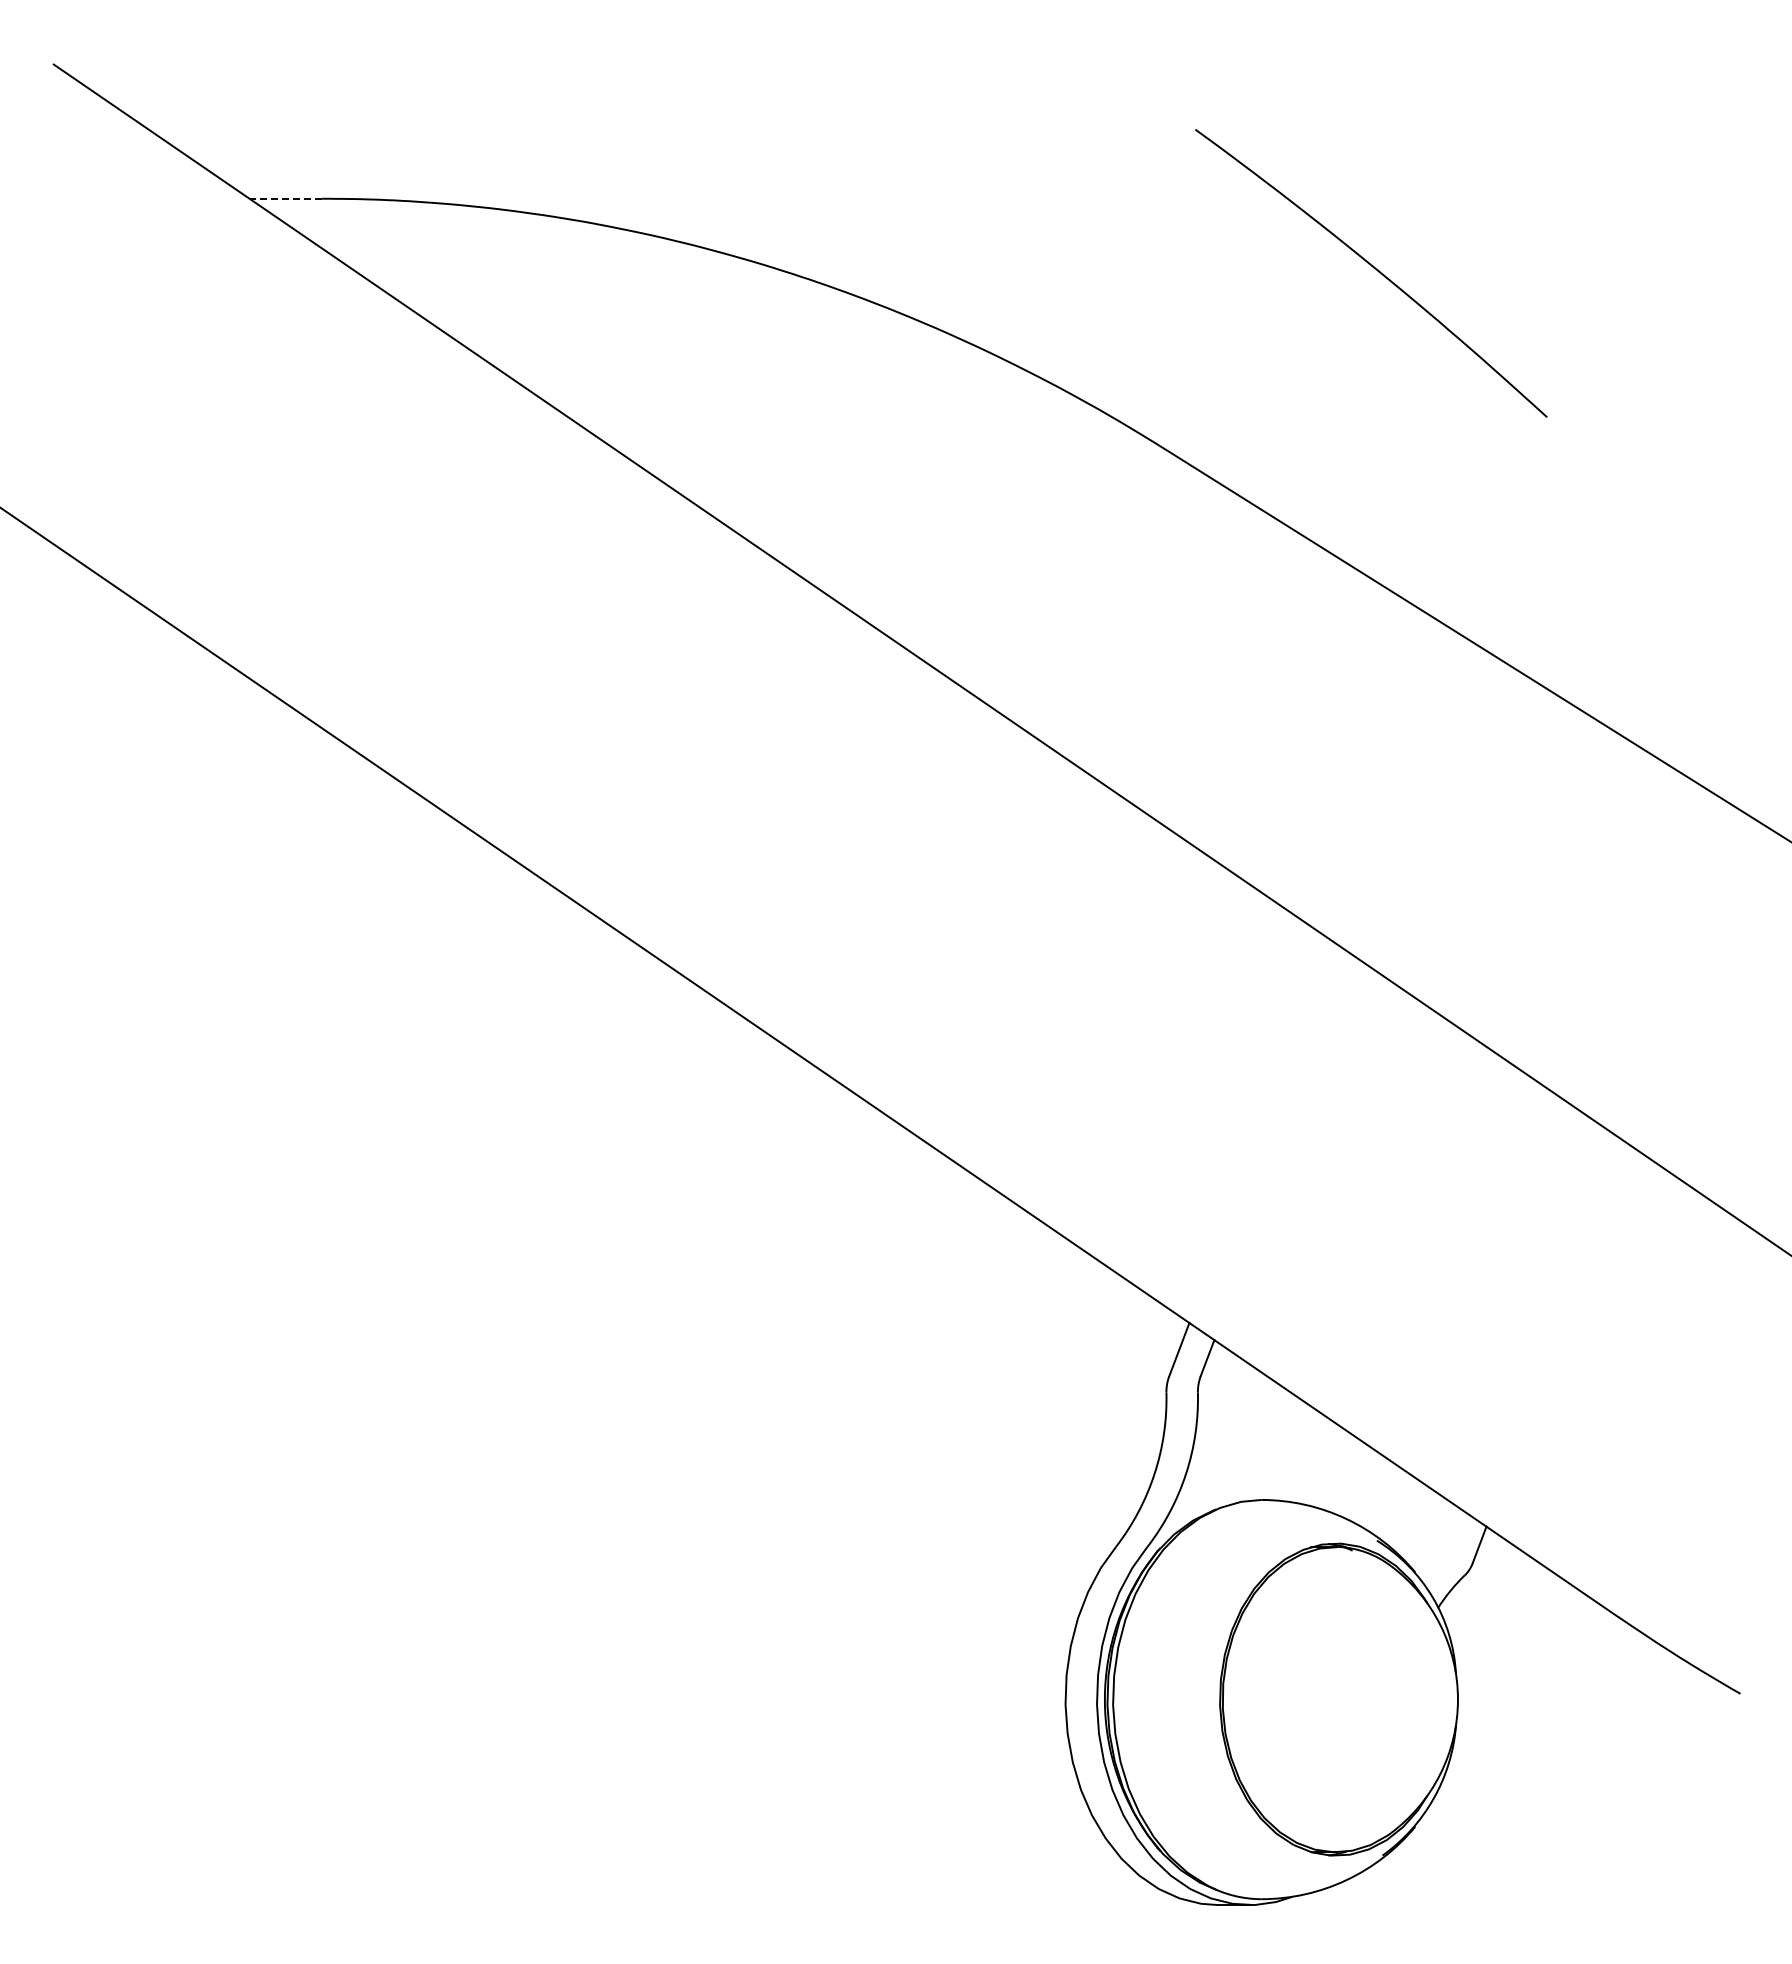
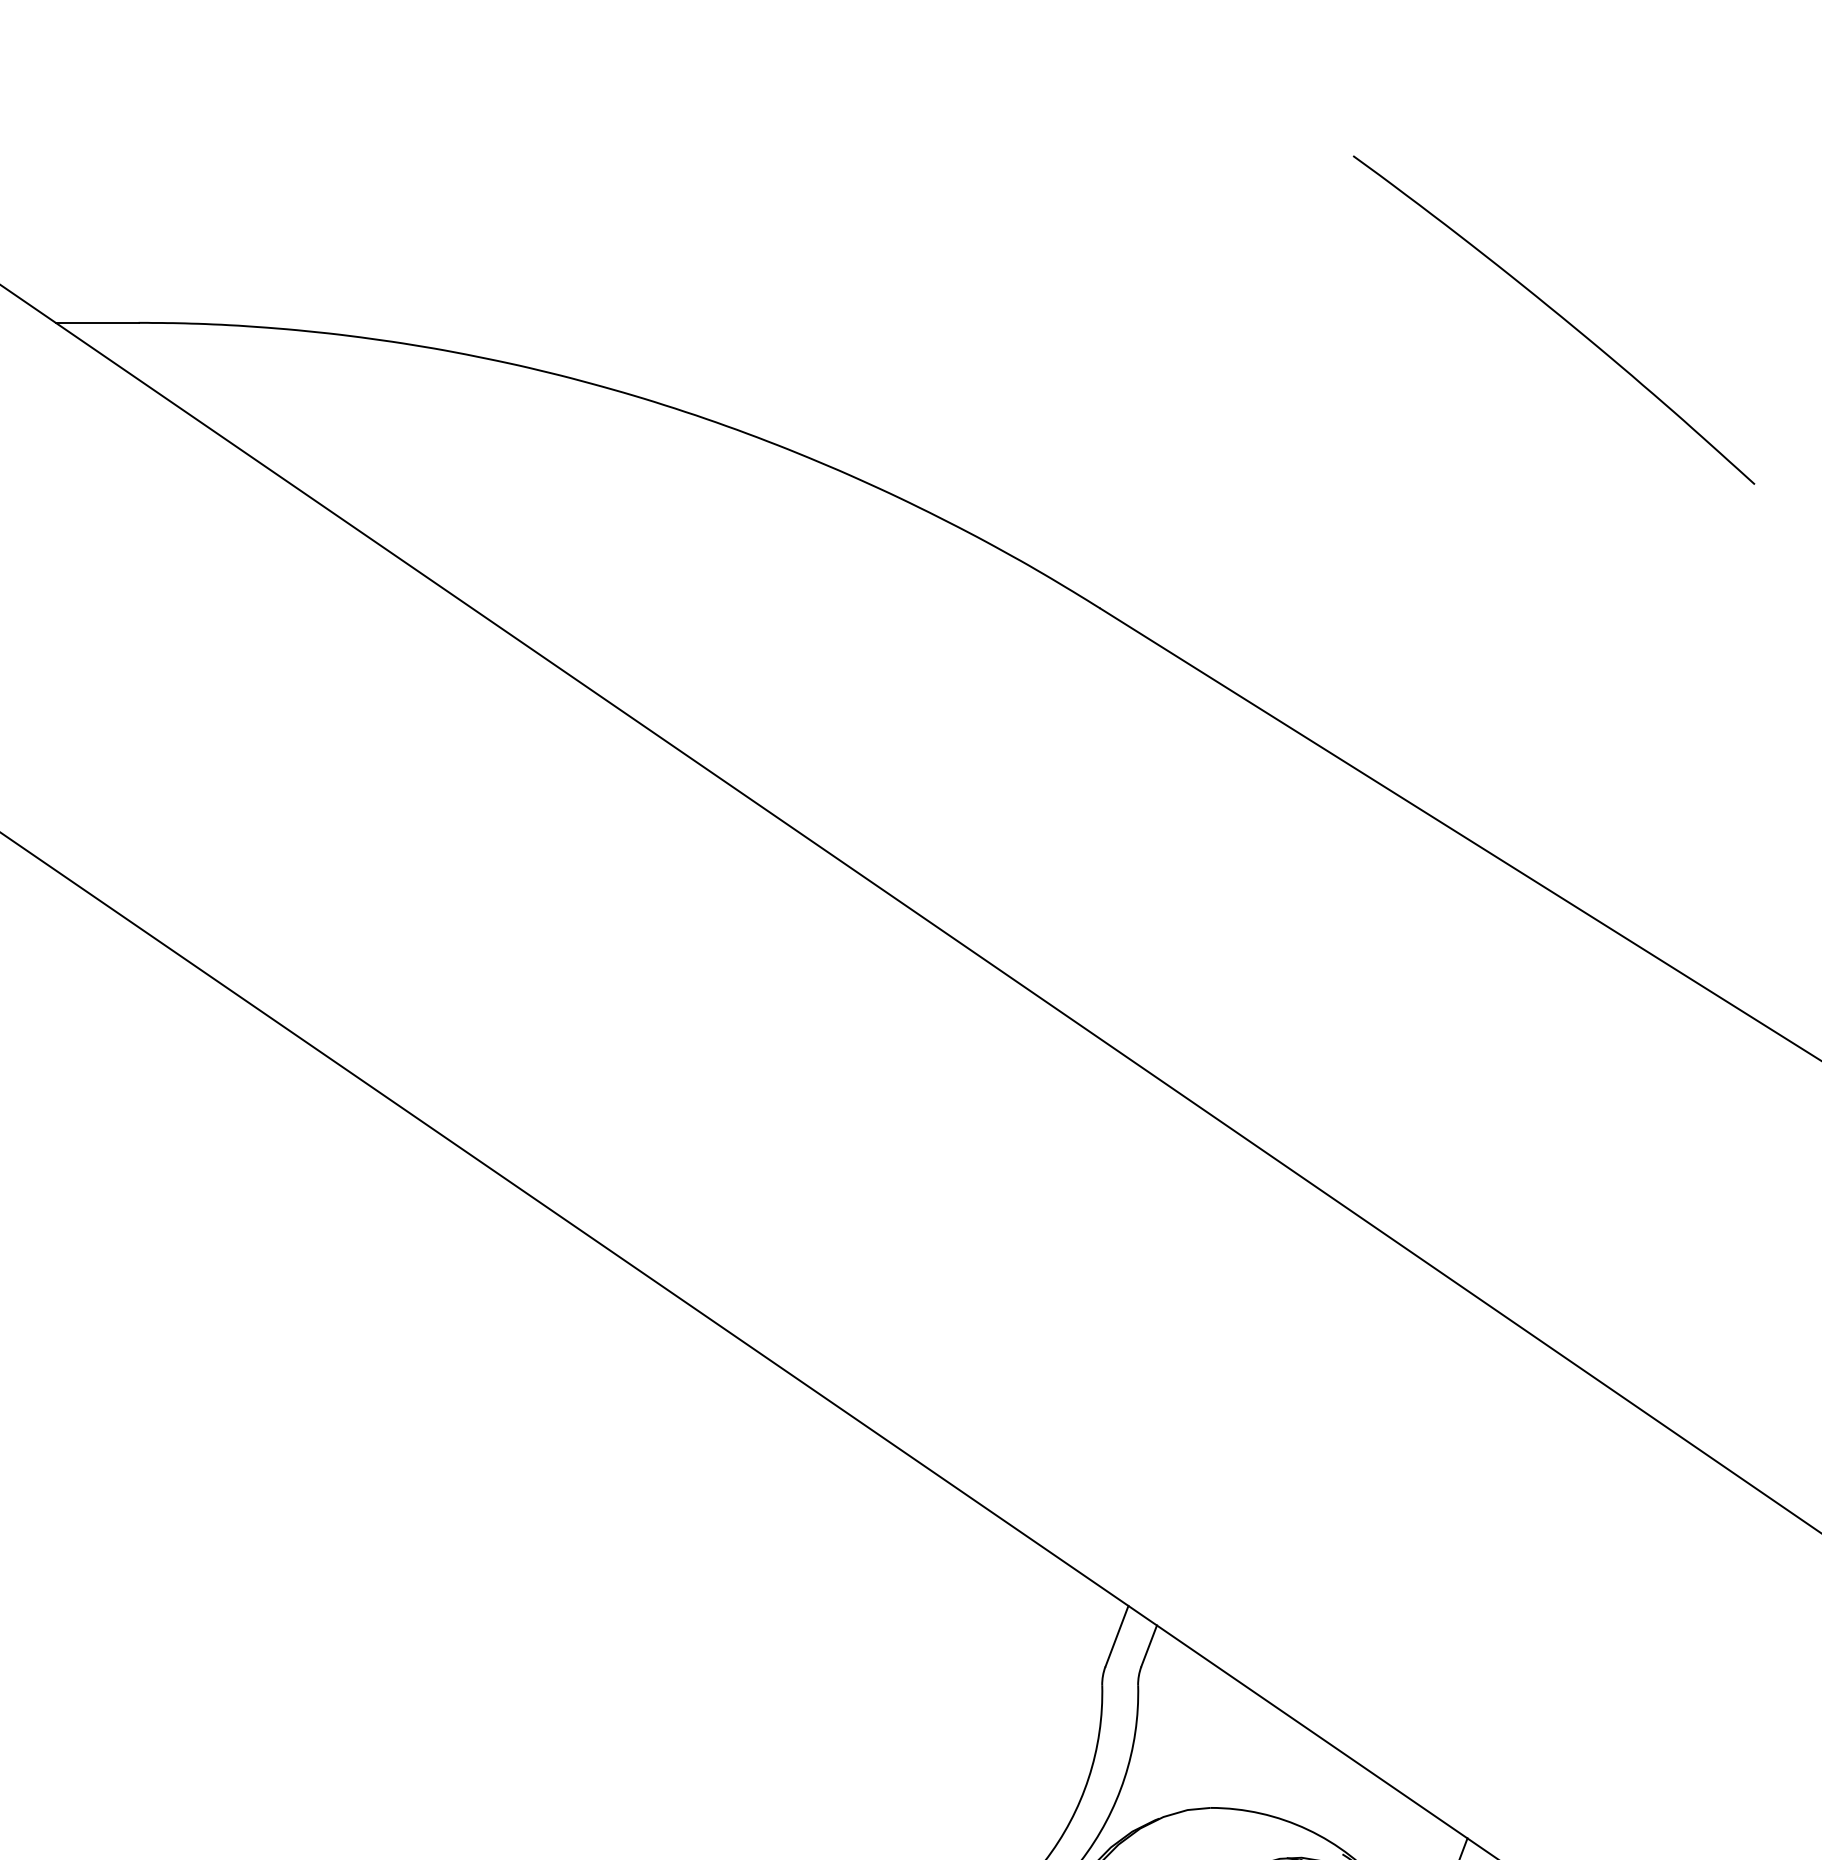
line: (285, 198) -> (96, 322), dashed -> solid
curve: (1373, 268) -> (1556, 314), moved

